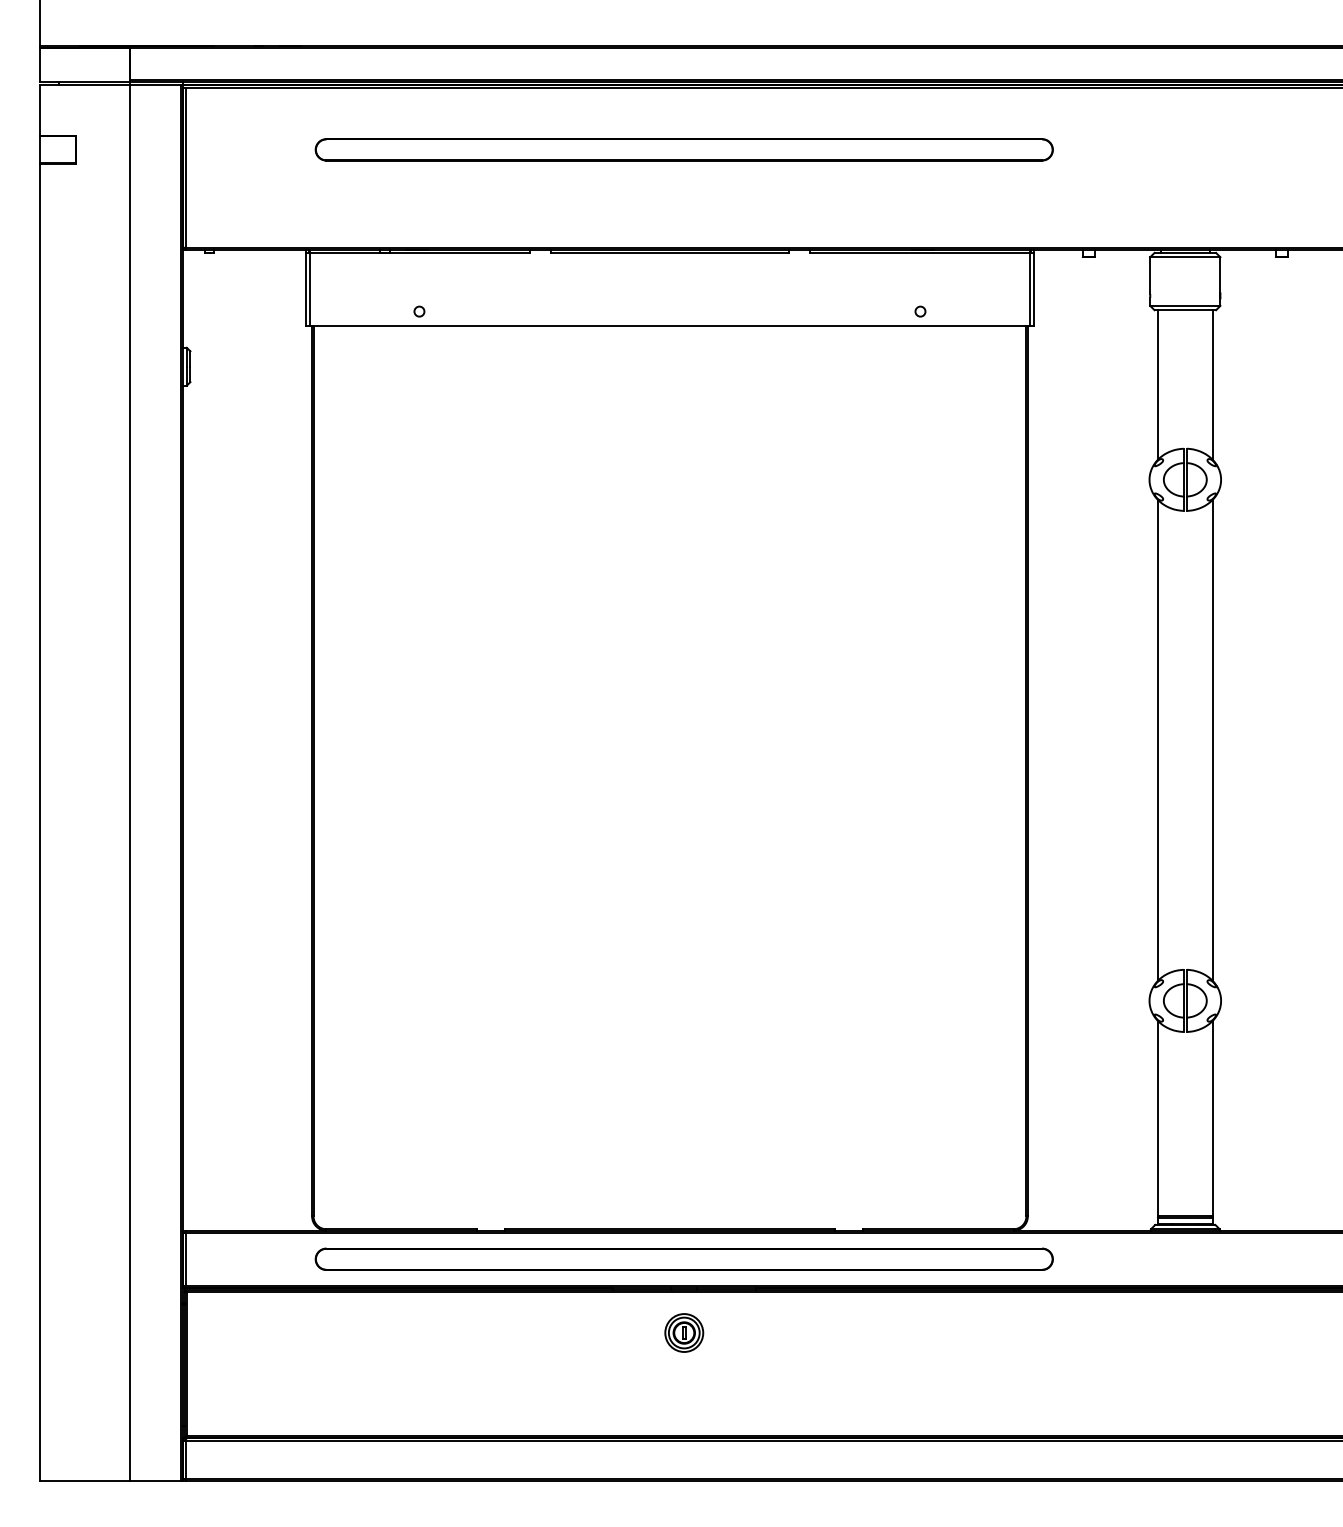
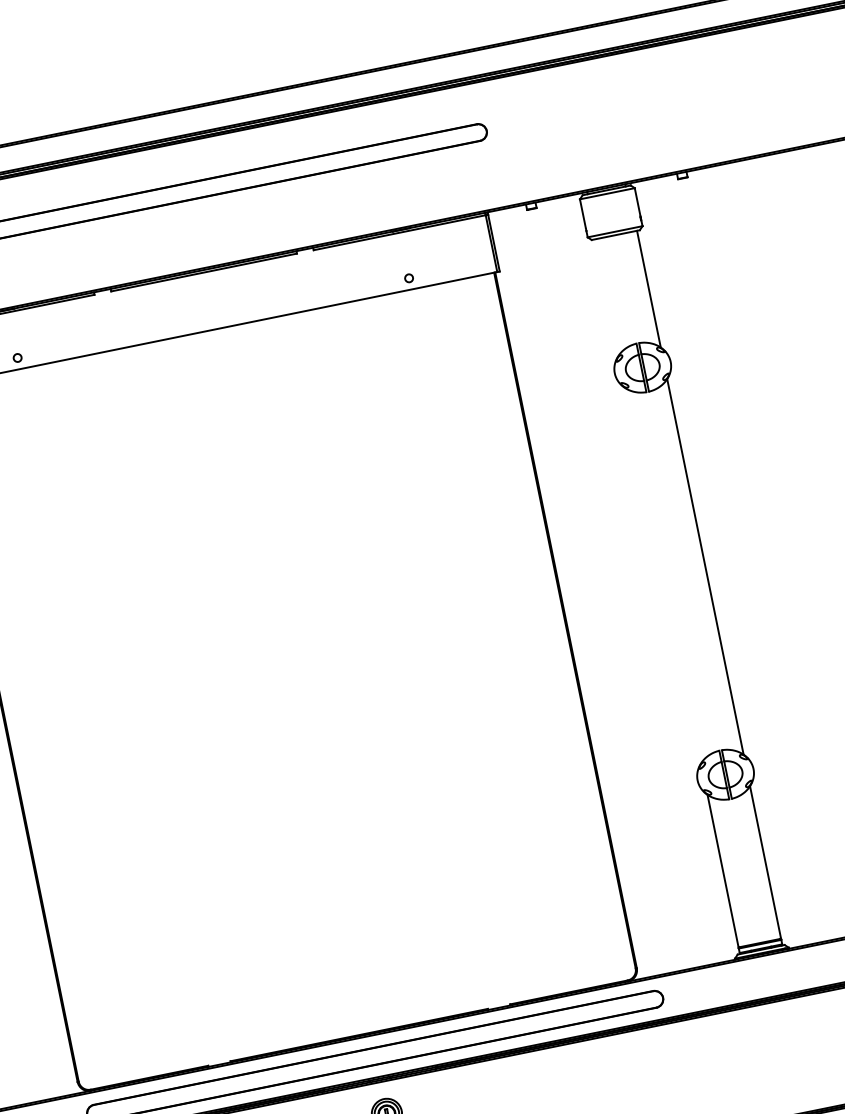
line: (1158, 384) -> (606, 297), removed
line: (1158, 739) -> (663, 574), removed

